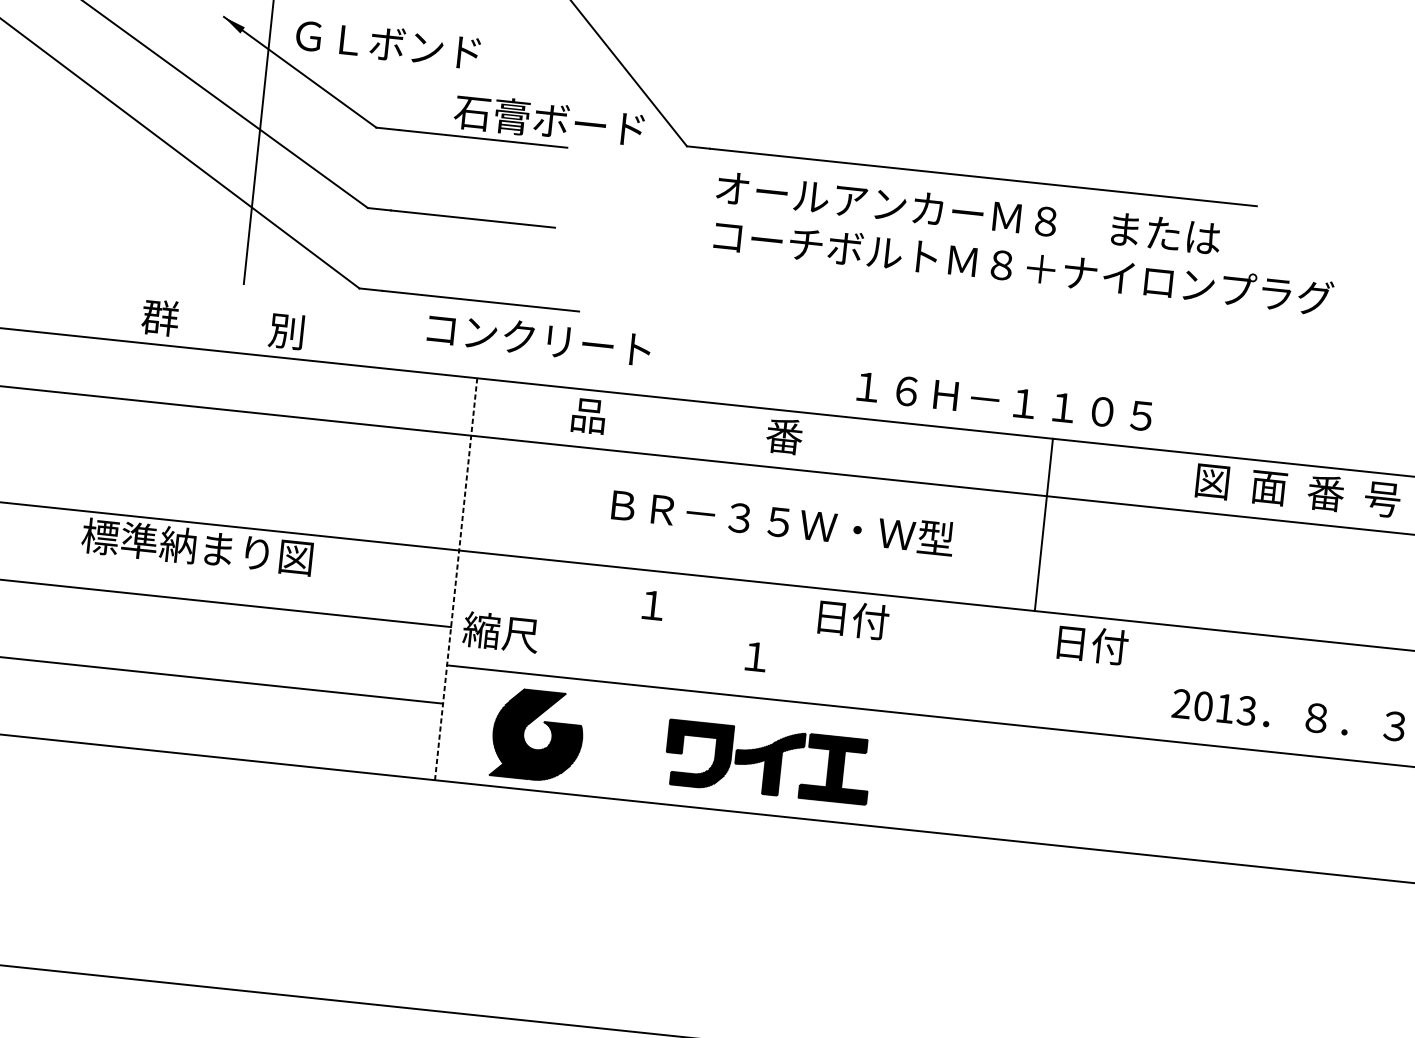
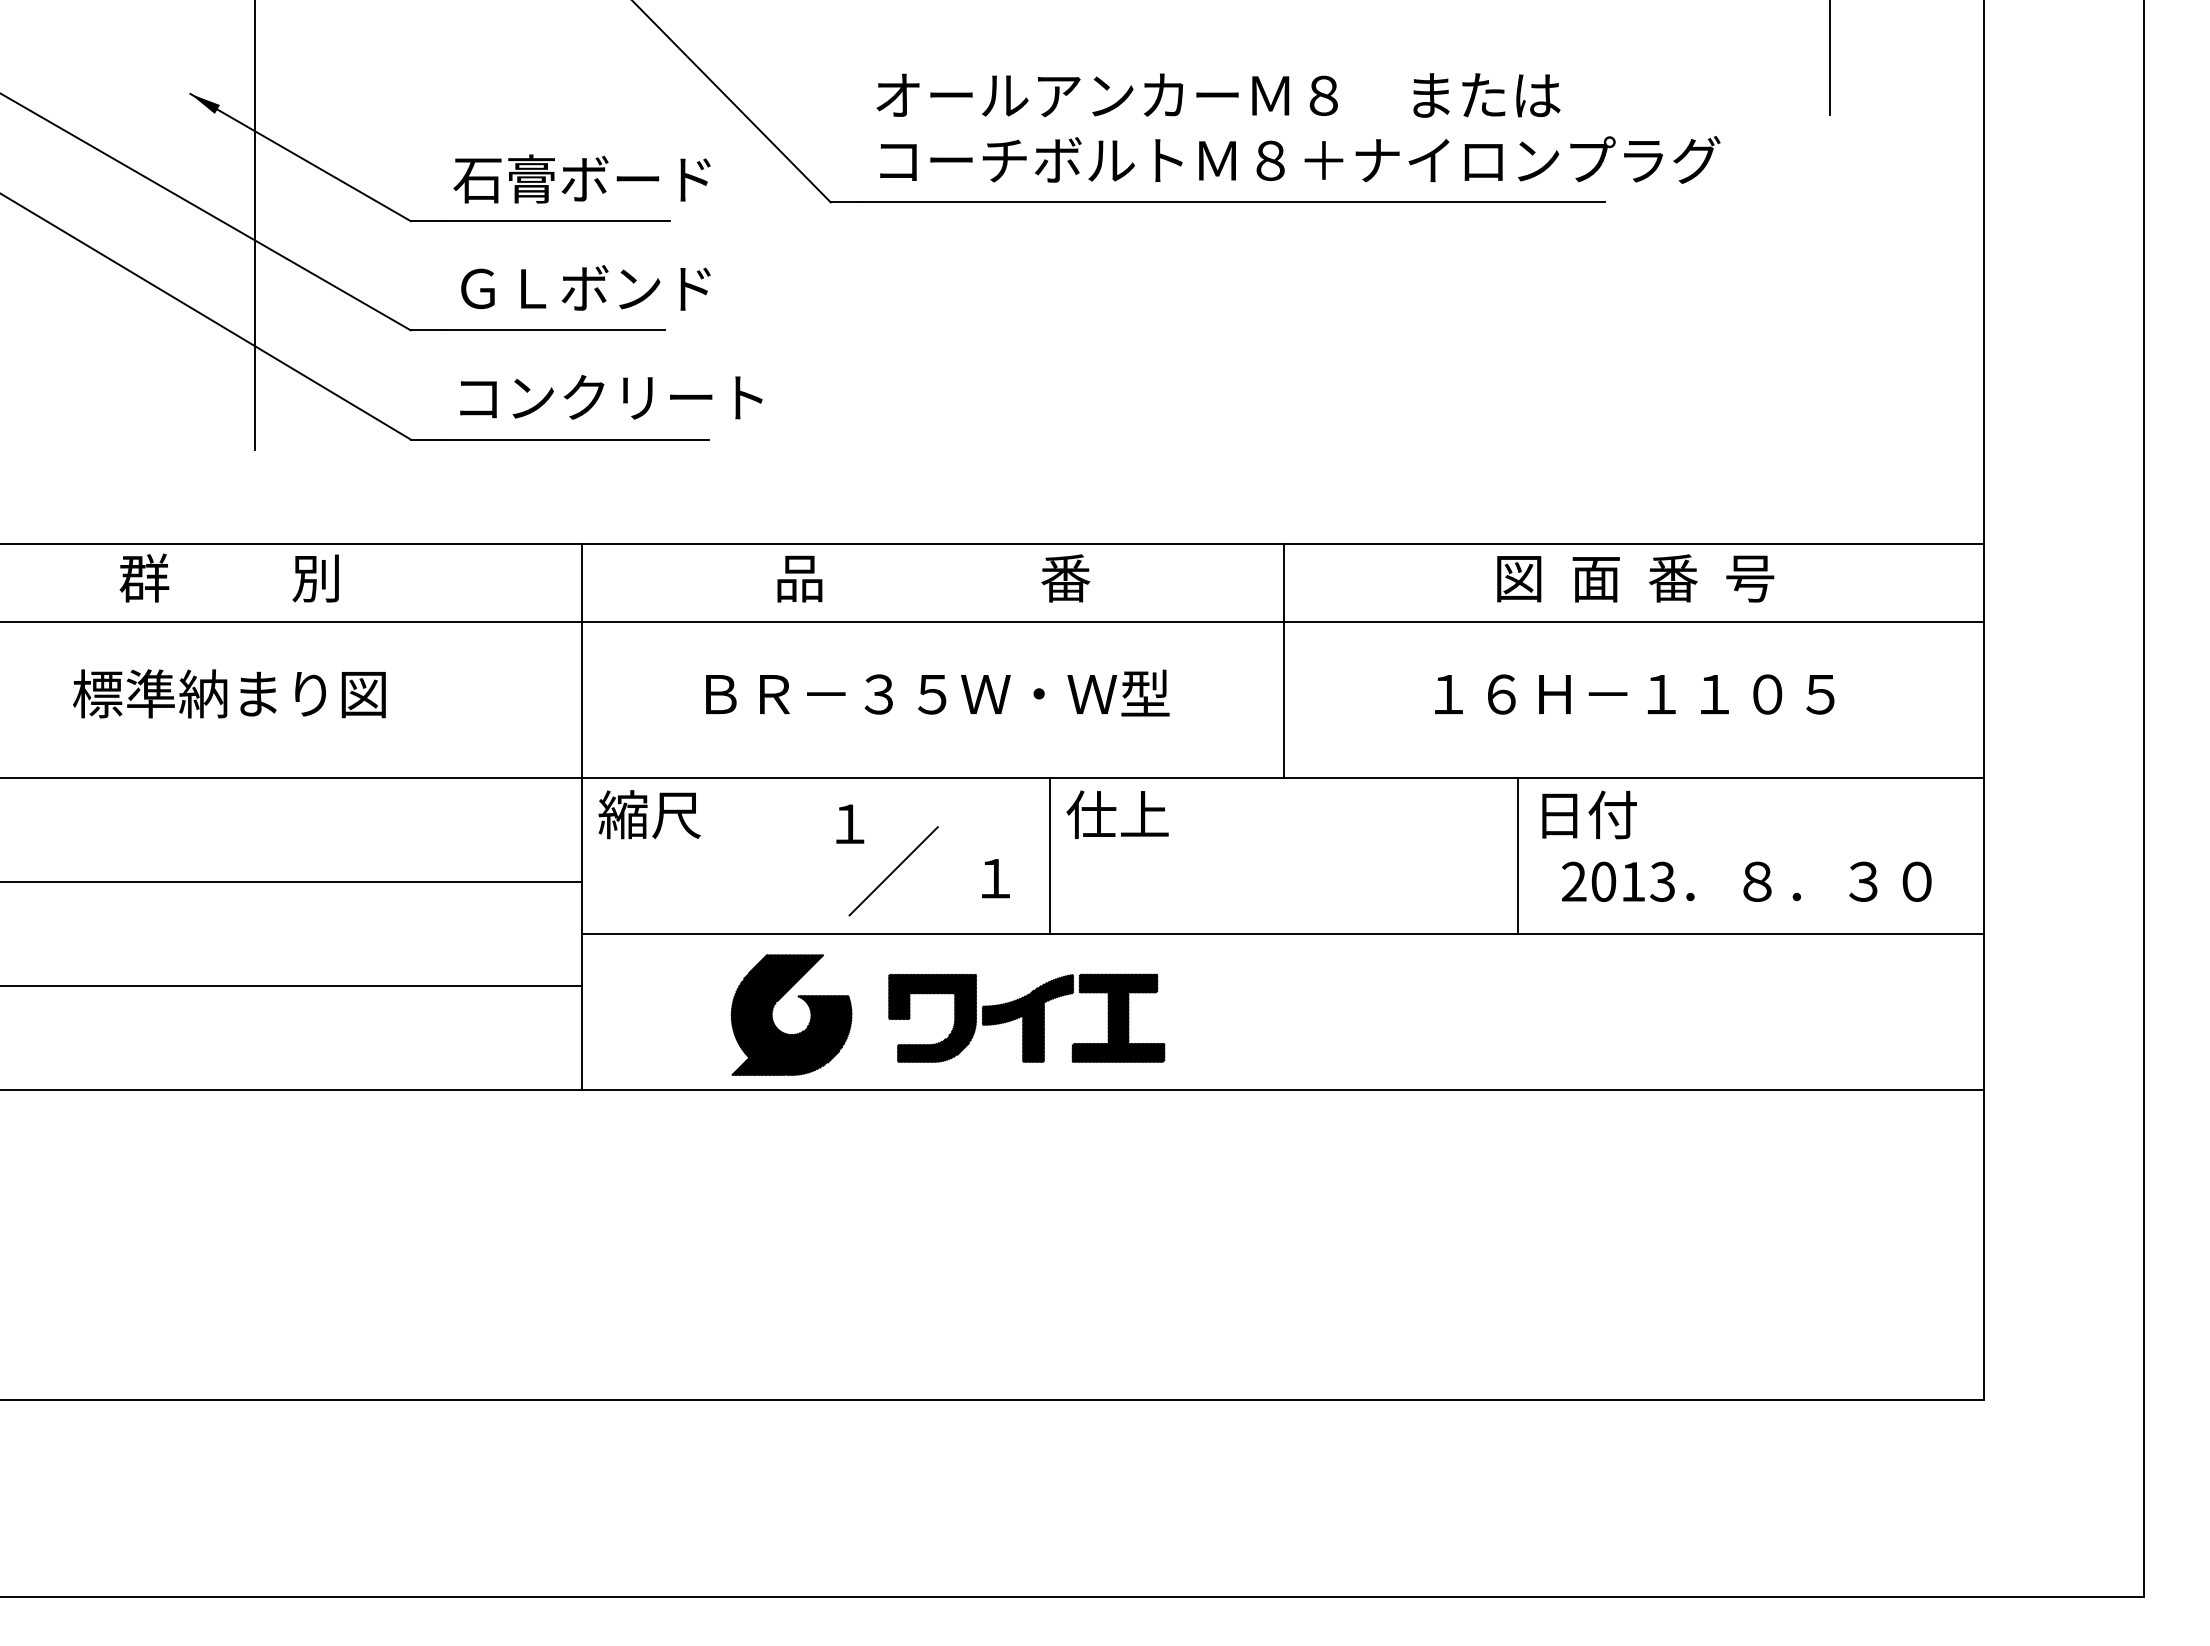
text: (387, 43) -> (585, 287), moved
text: (548, 119) -> (581, 178), moved
text: (1024, 243) -> (1298, 128), moved
text: (222, 323) -> (228, 577), moved
text: (539, 339) -> (611, 397), moved
text: (1004, 401) -> (1634, 694), moved
text: (687, 426) -> (933, 578), moved
text: (1298, 490) -> (1635, 578), moved
text: (782, 521) -> (937, 692), moved
line: (1043, 524) -> (1283, 660), moved
text: (197, 546) -> (229, 693), moved
line: (455, 579) -> (581, 817), dashed -> solid
text: (850, 619) -> (1117, 814), 日付 -> 仕上
text: (501, 632) -> (649, 814), moved
line: (681, 643) -> (893, 871), added
line: (797, 644) -> (1049, 855), added
text: (1092, 644) -> (1589, 814), moved
line: (1142, 680) -> (1517, 855), added
part: (545, 723) -> (800, 998), moved

